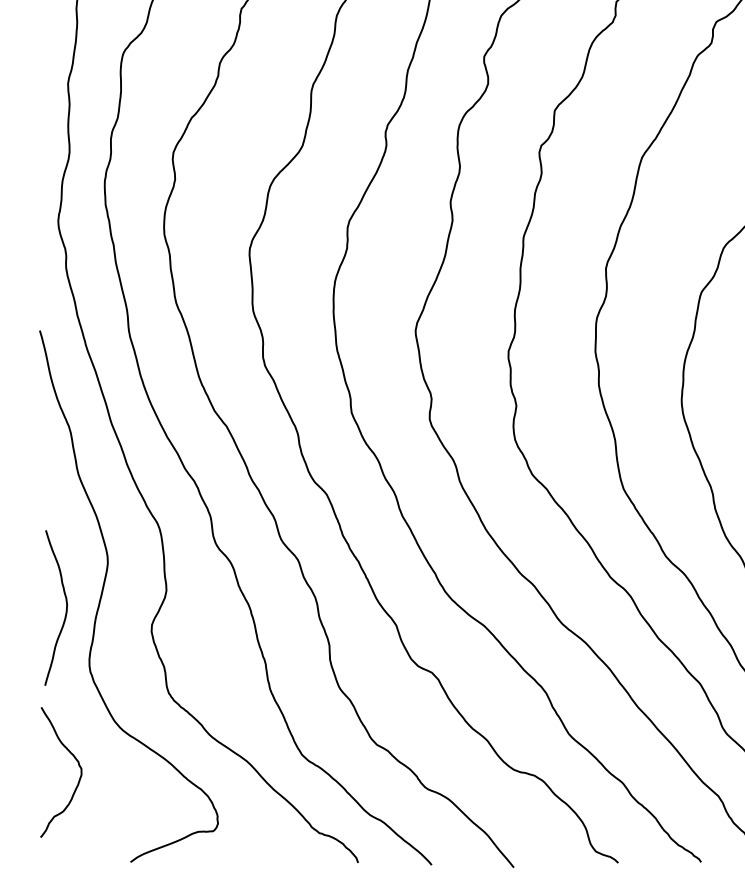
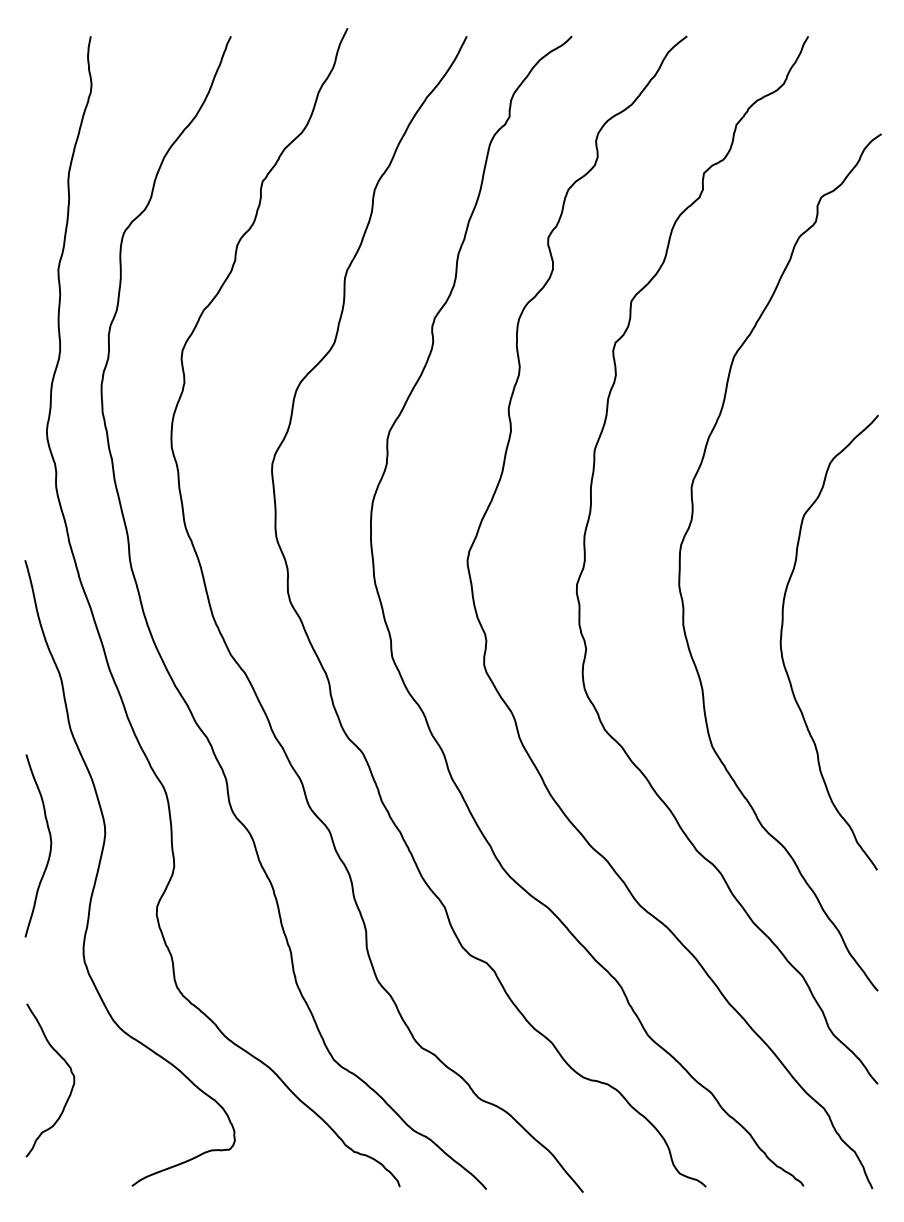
curve: (65, 611) -> (49, 849), moved

